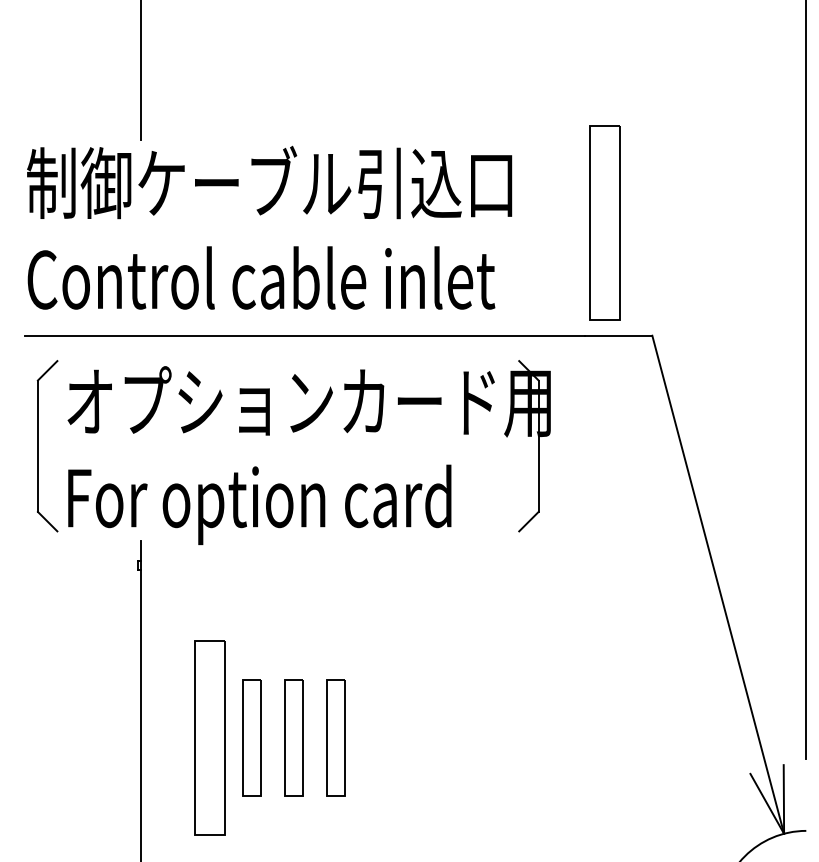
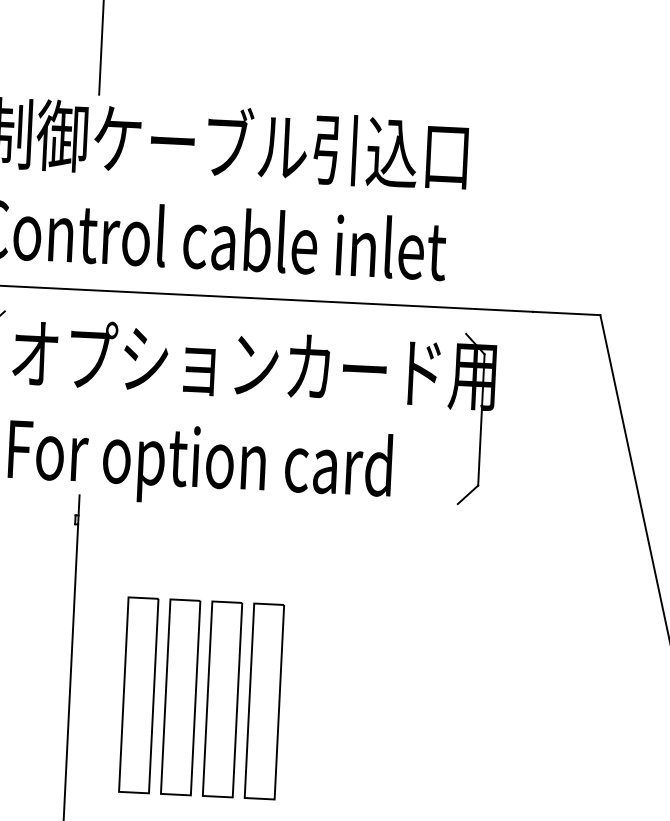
part: (604, 222) -> (558, 199), removed
part: (251, 737) -> (180, 696), size x1.67
part: (293, 737) -> (222, 698), size x1.67
part: (335, 737) -> (264, 700), size x1.67

